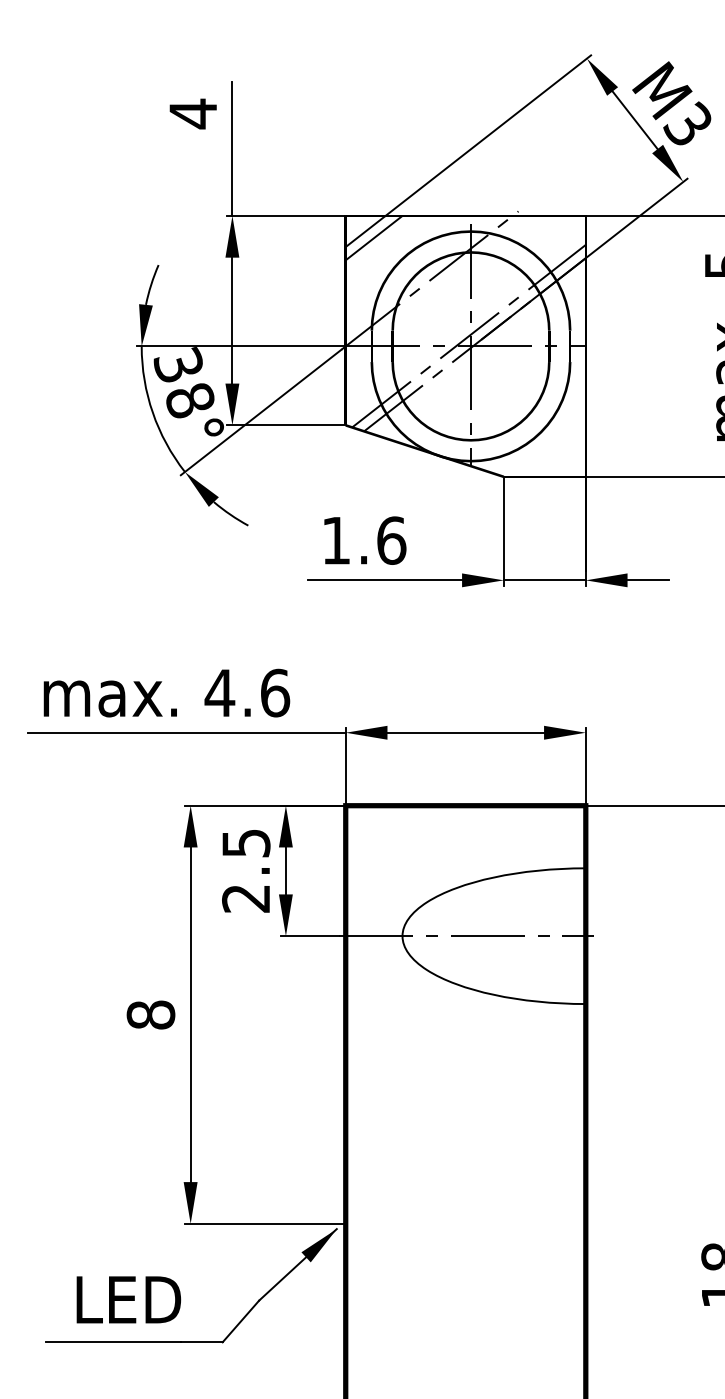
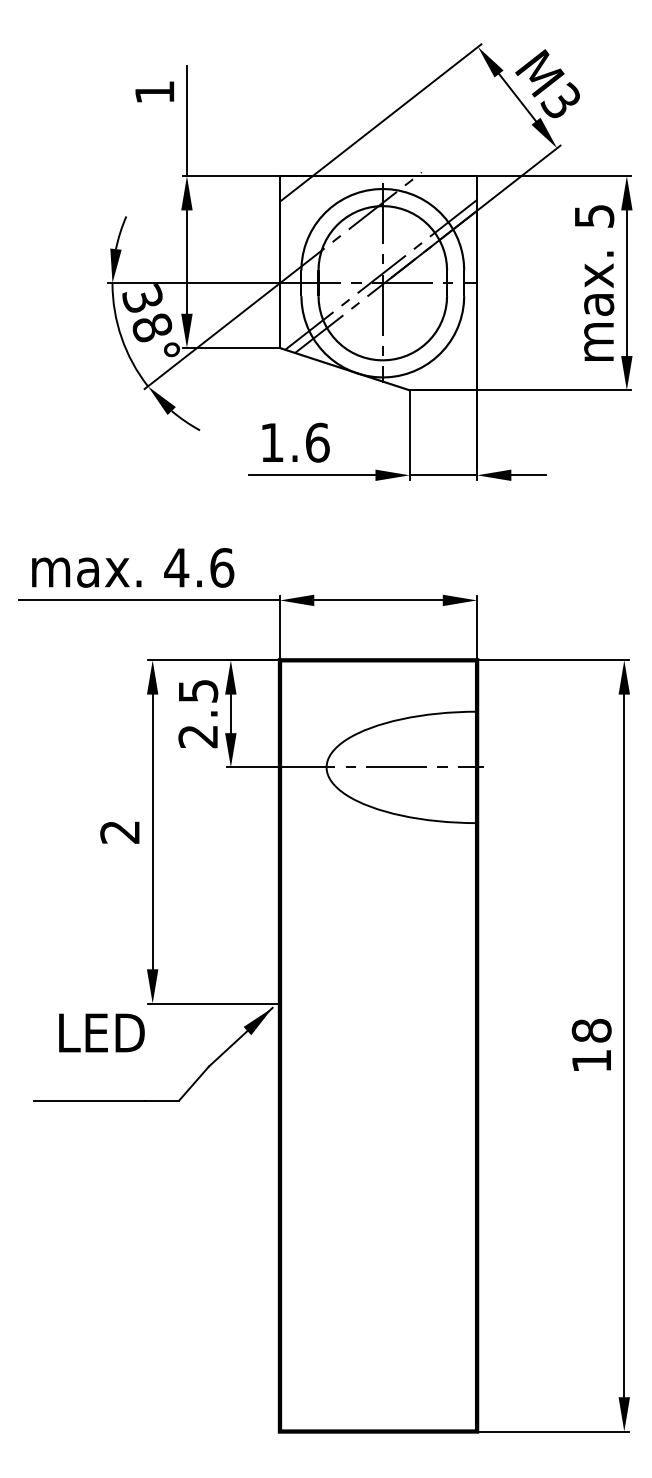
text: (192, 114) -> (154, 92), 4 -> 1
line: (373, 238) -> (302, 194), removed
text: (151, 1015) -> (120, 832), 8 -> 2
text: (128, 1299) -> (101, 1032), moved

